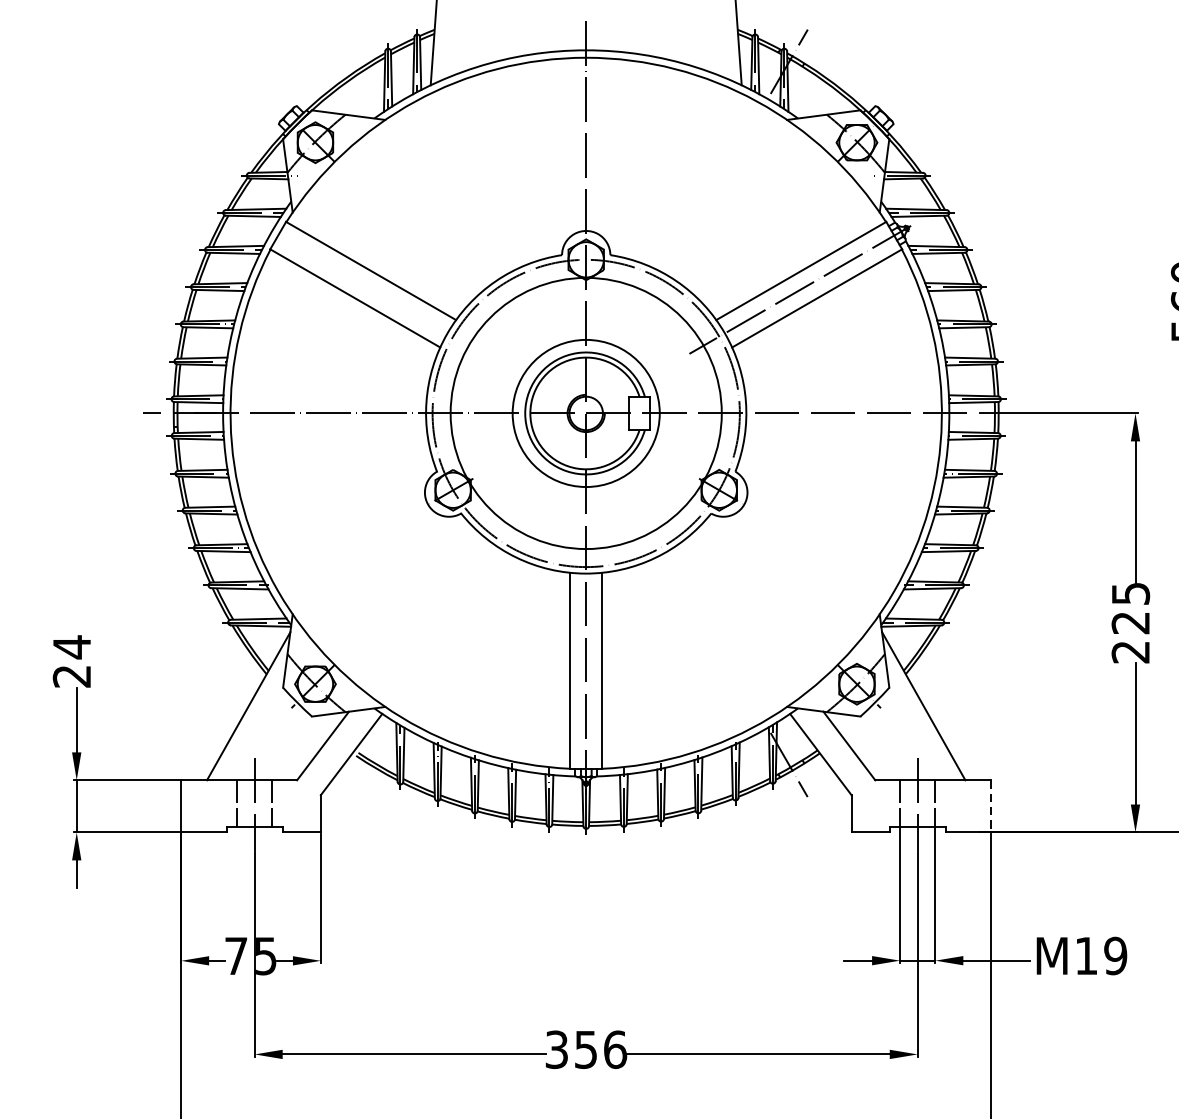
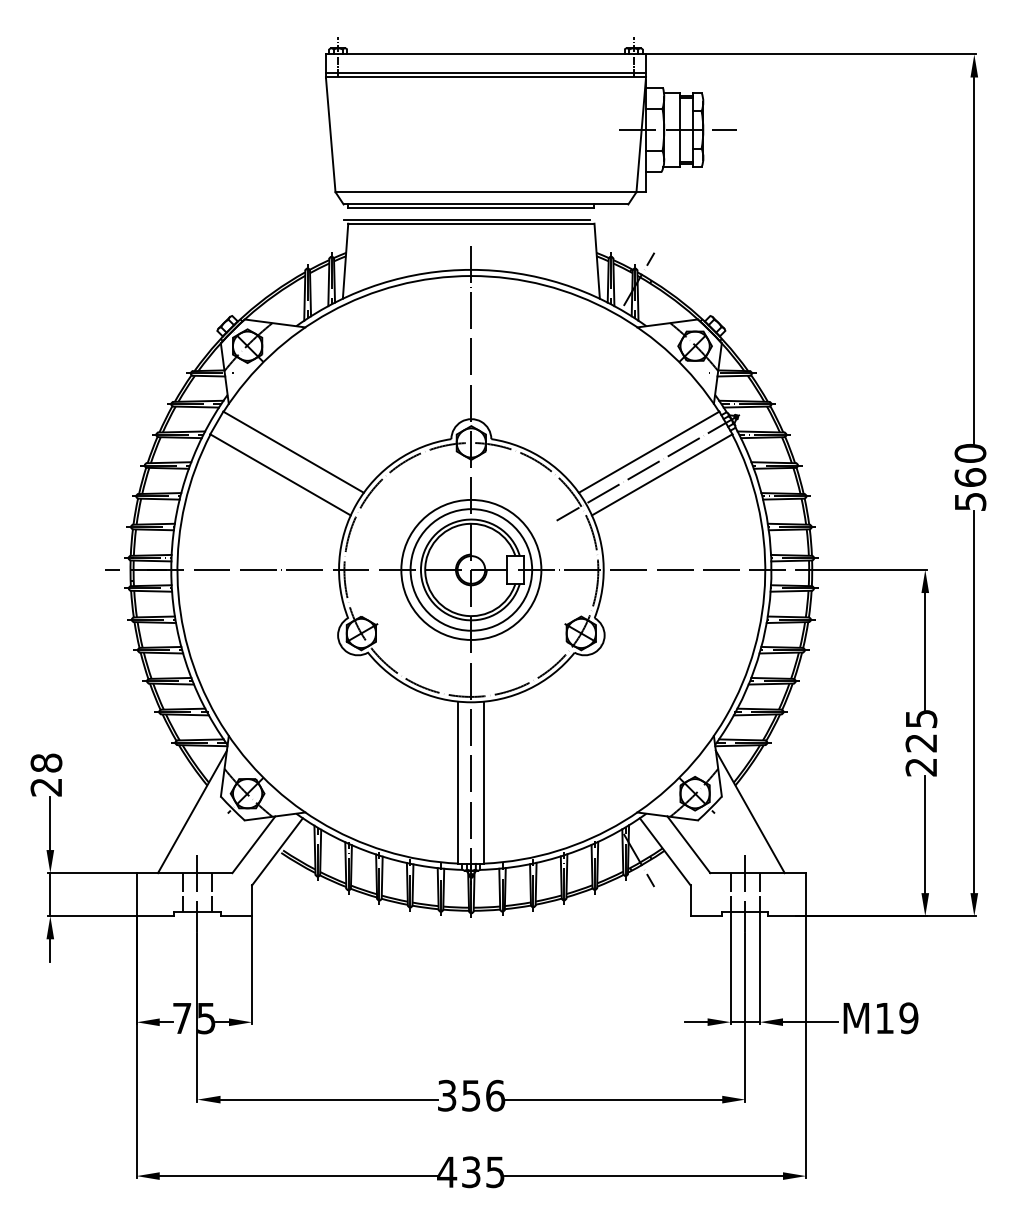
circle: (586, 412) -> (471, 569), size x0.62
text: (72, 647) -> (46, 763), 24 -> 28
line: (991, 806) -> (806, 894), dashed -> solid

